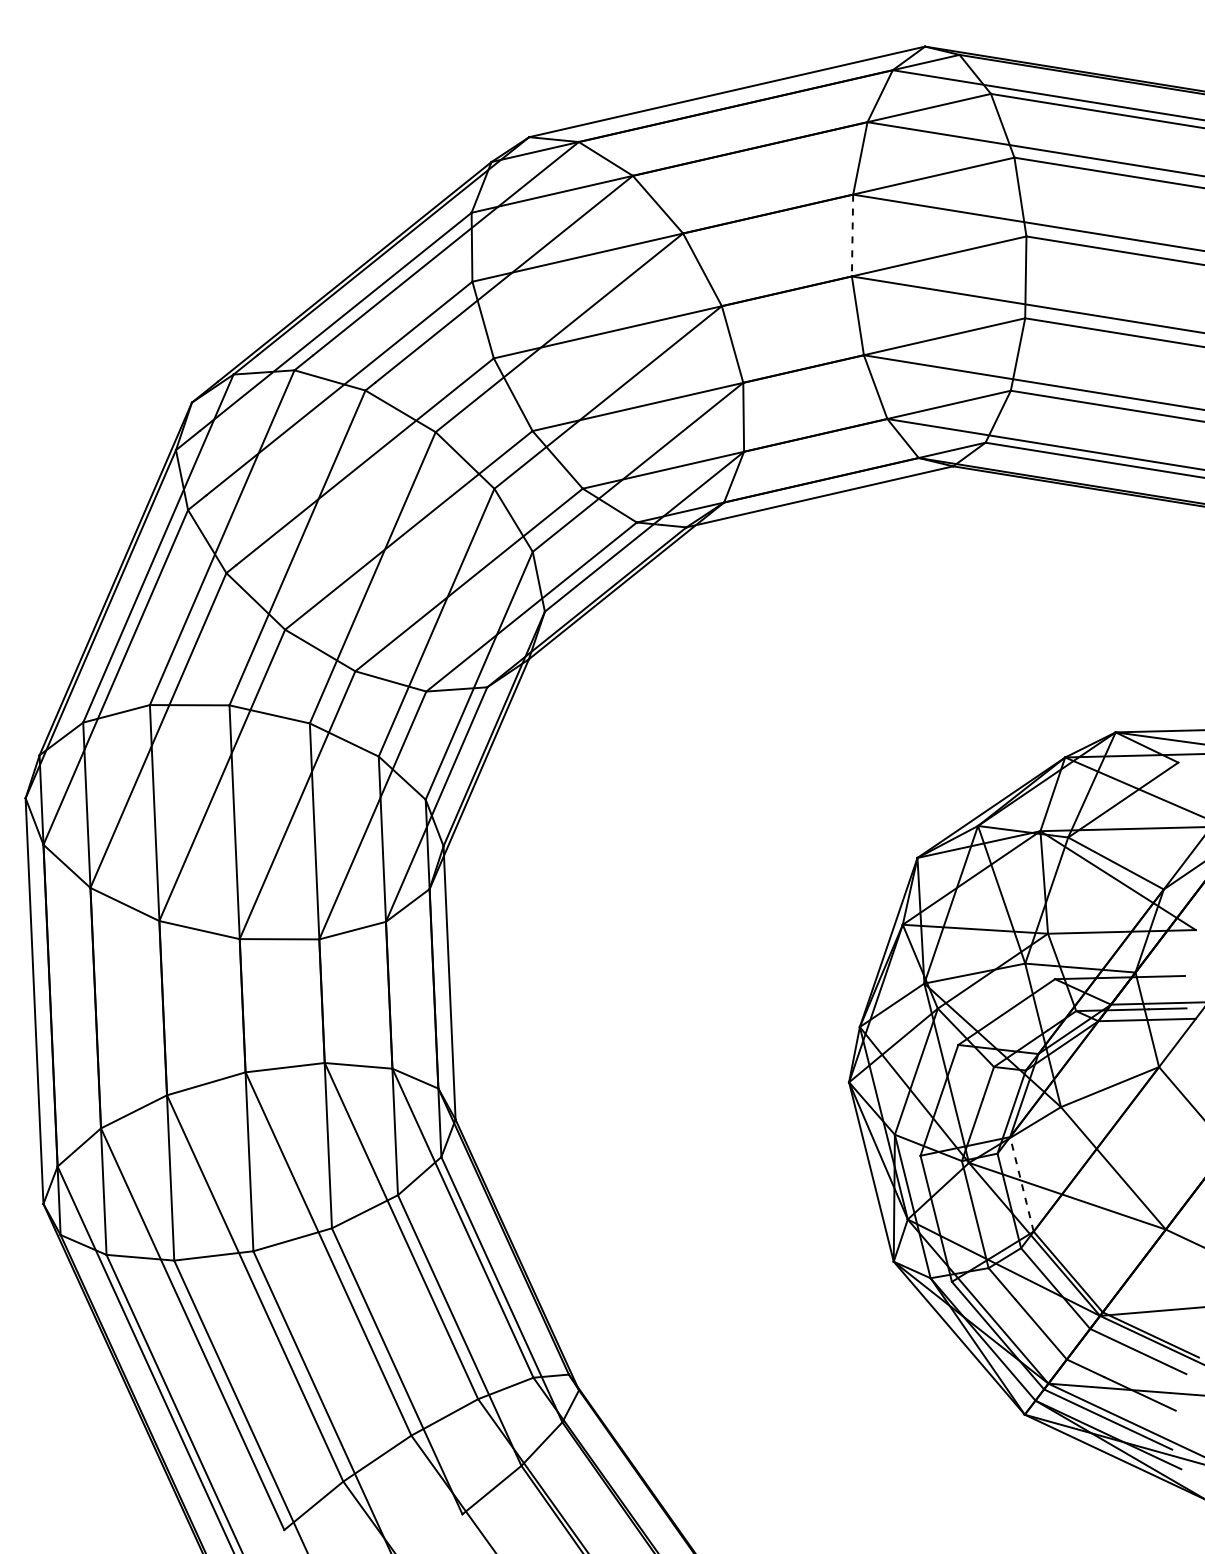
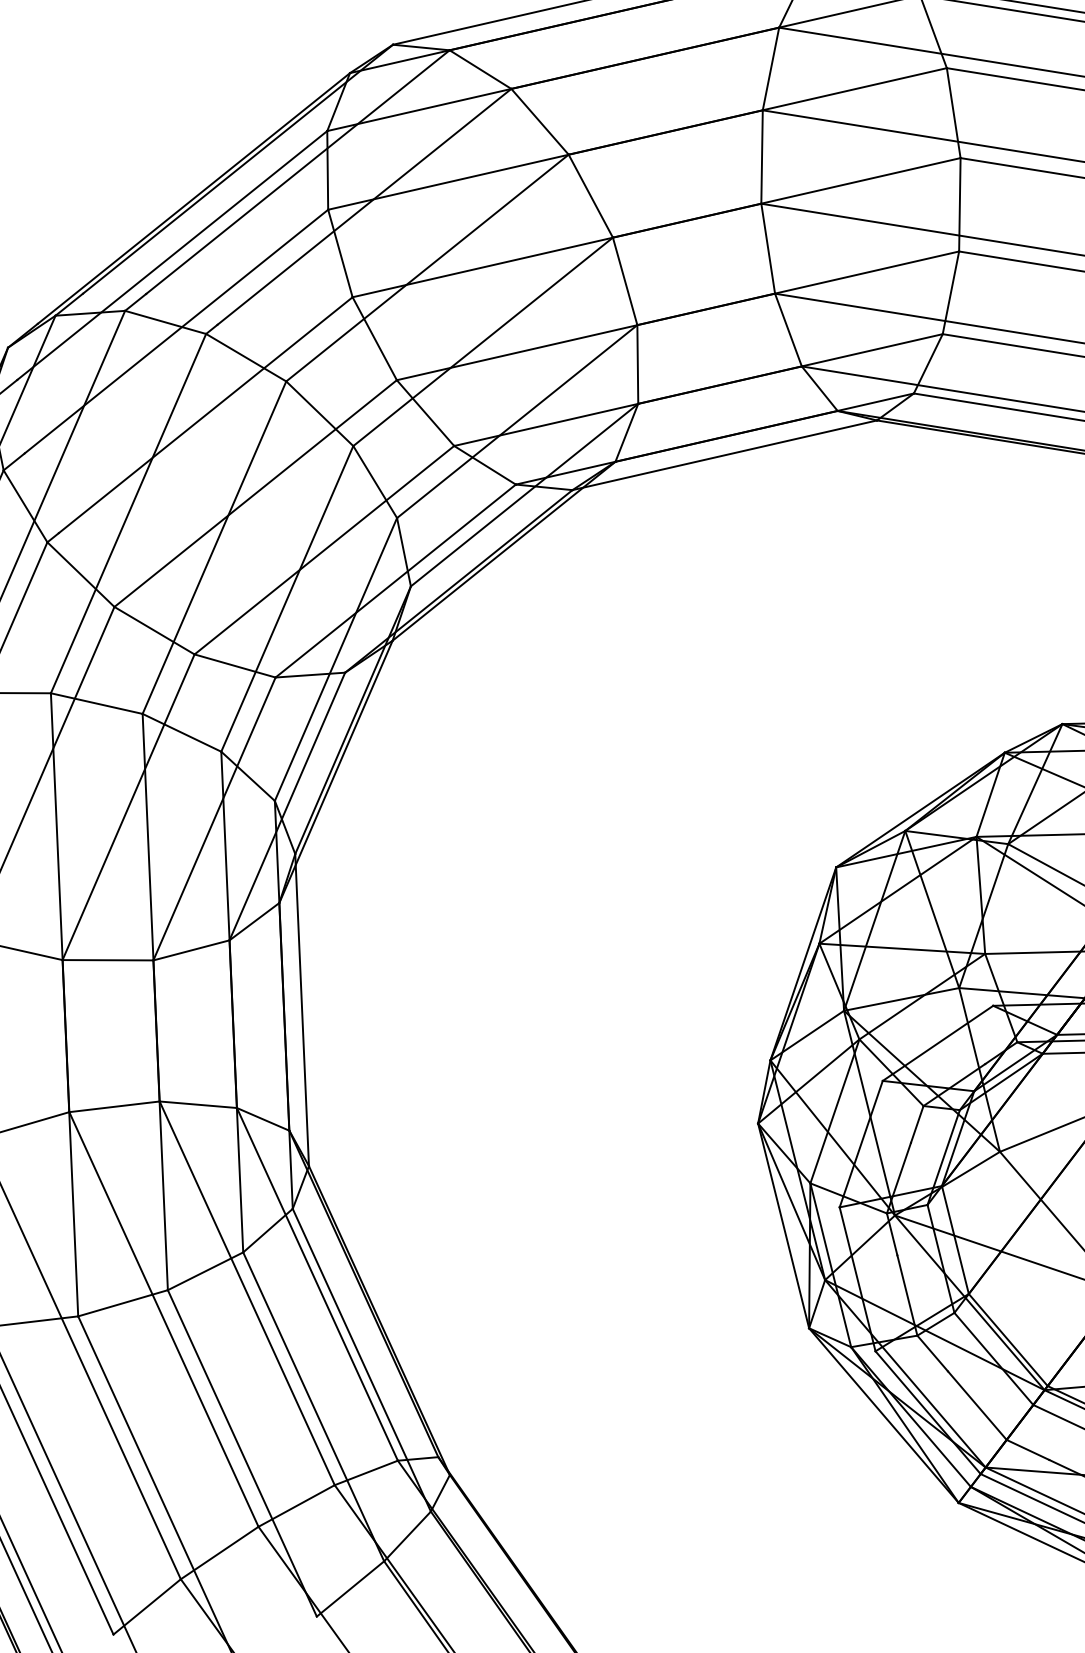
line: (852, 235) -> (762, 156), dashed -> solid
line: (1021, 1184) -> (954, 1240), dashed -> solid

